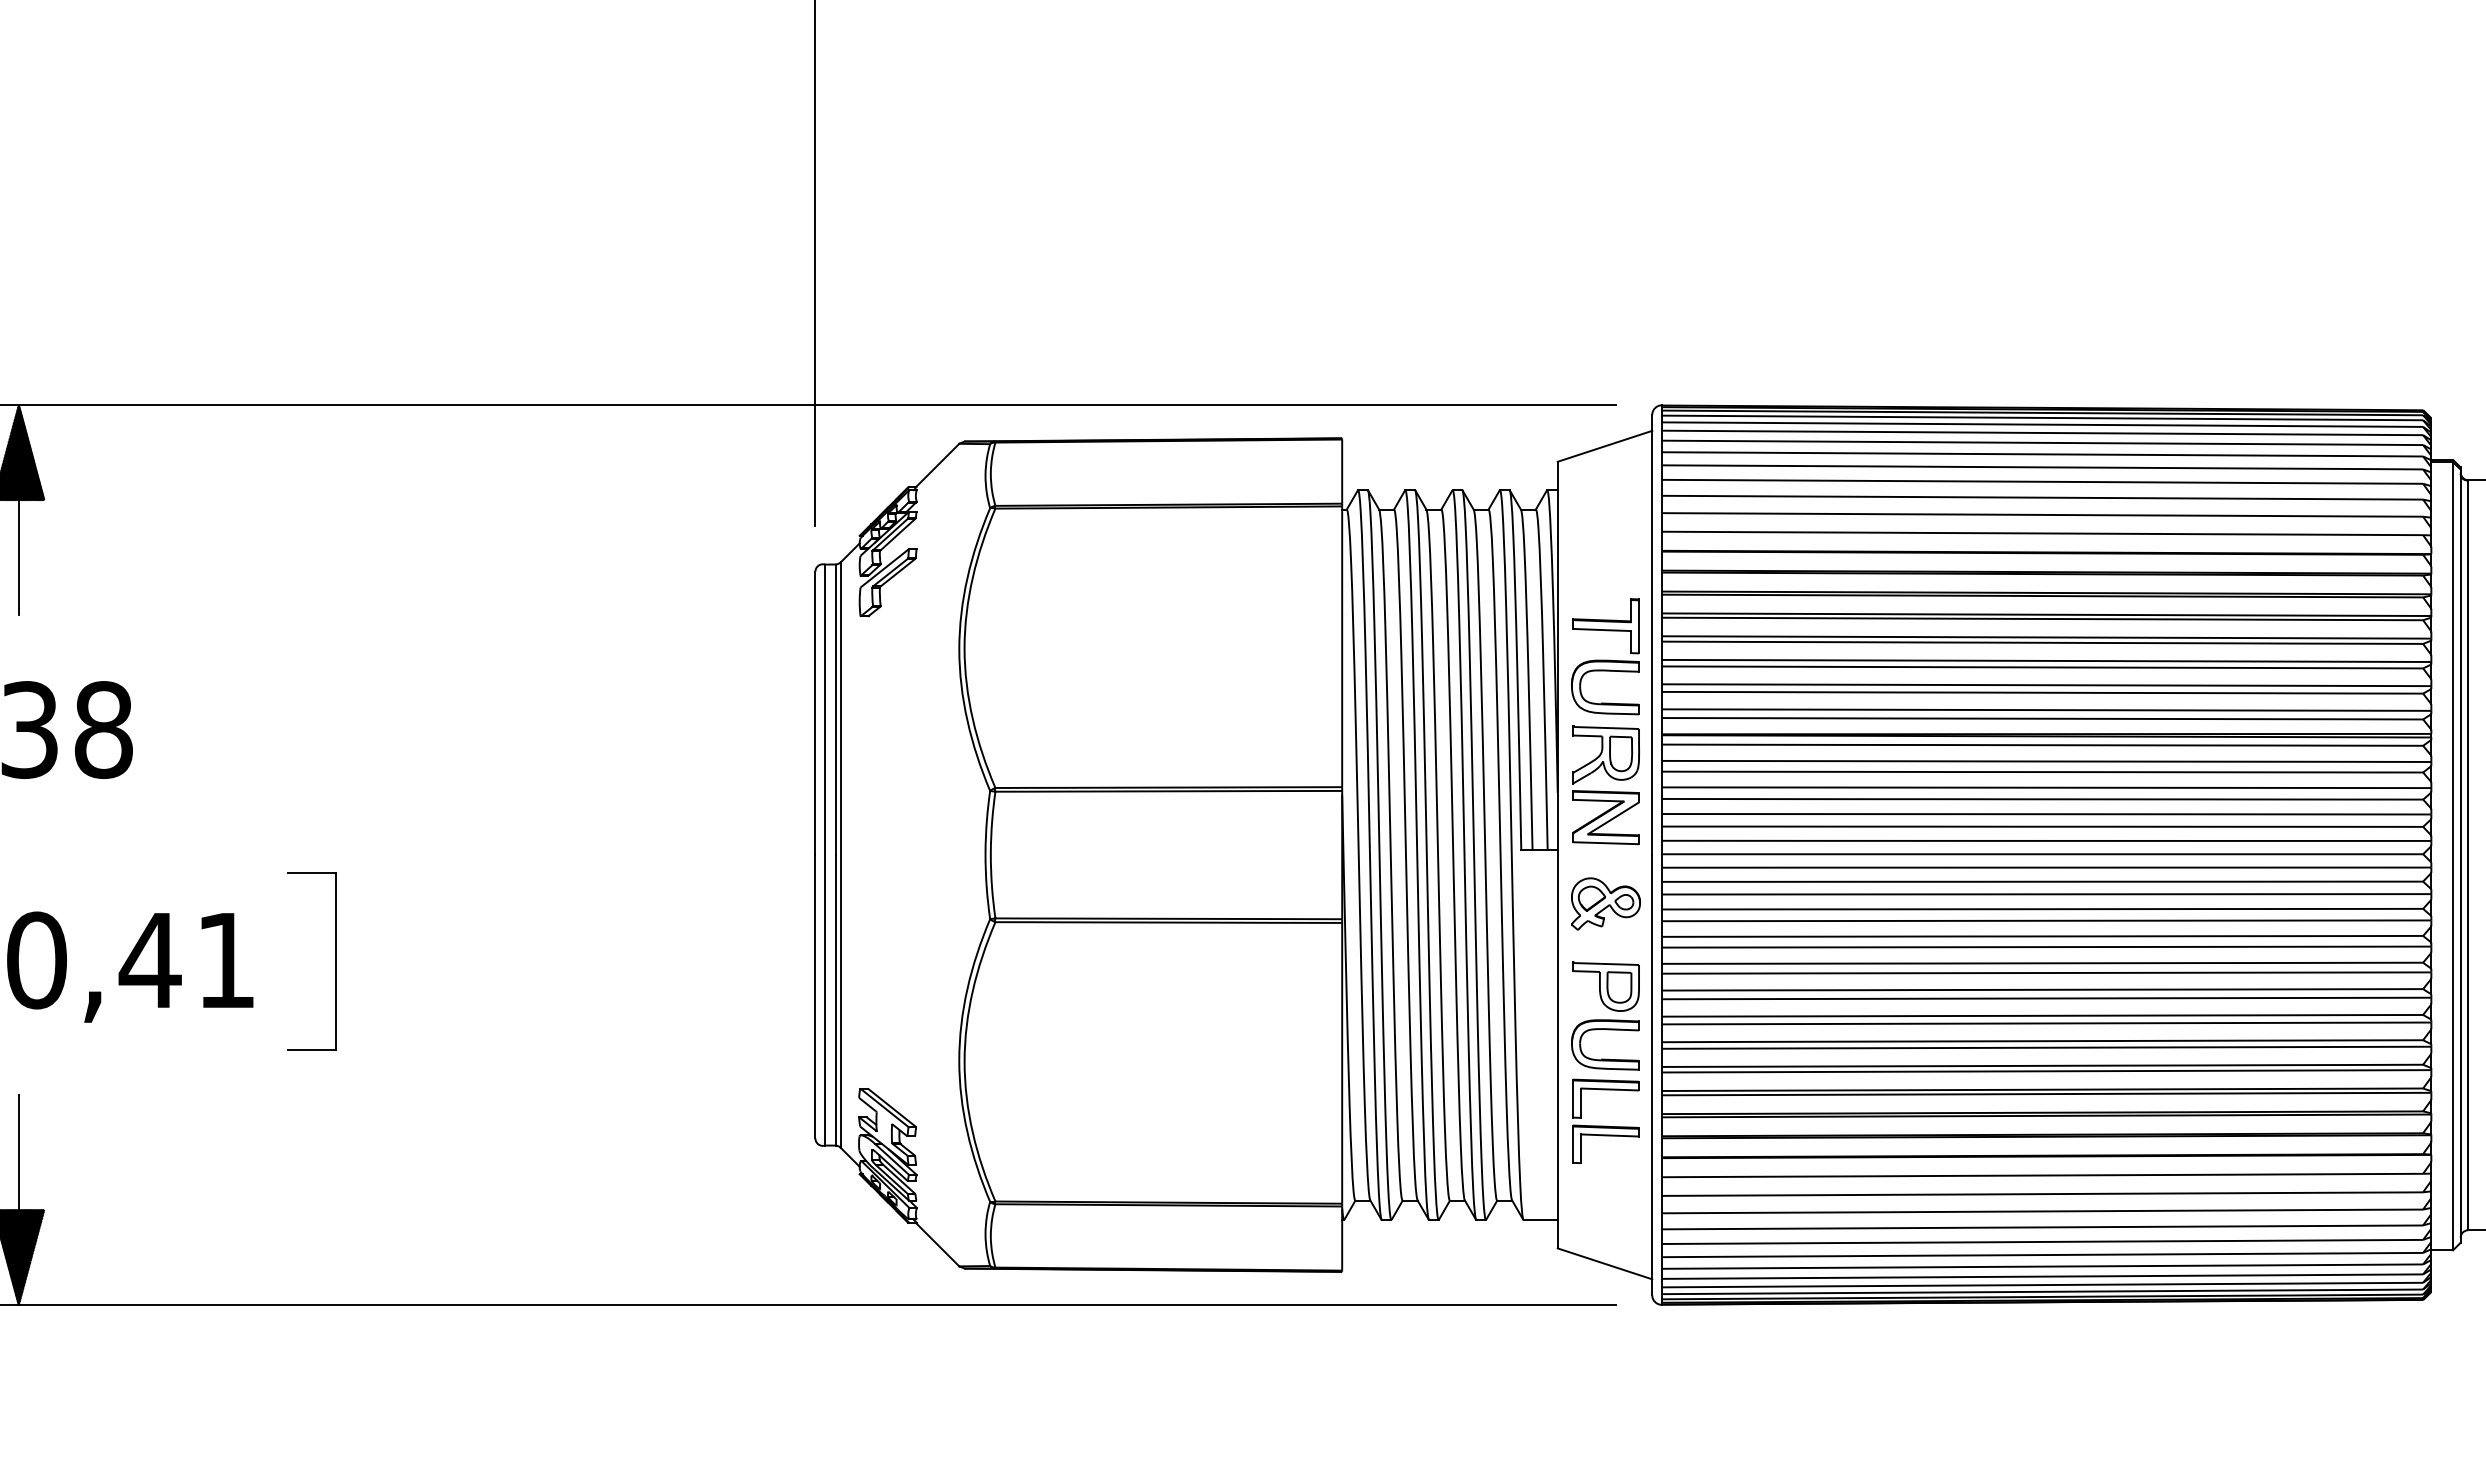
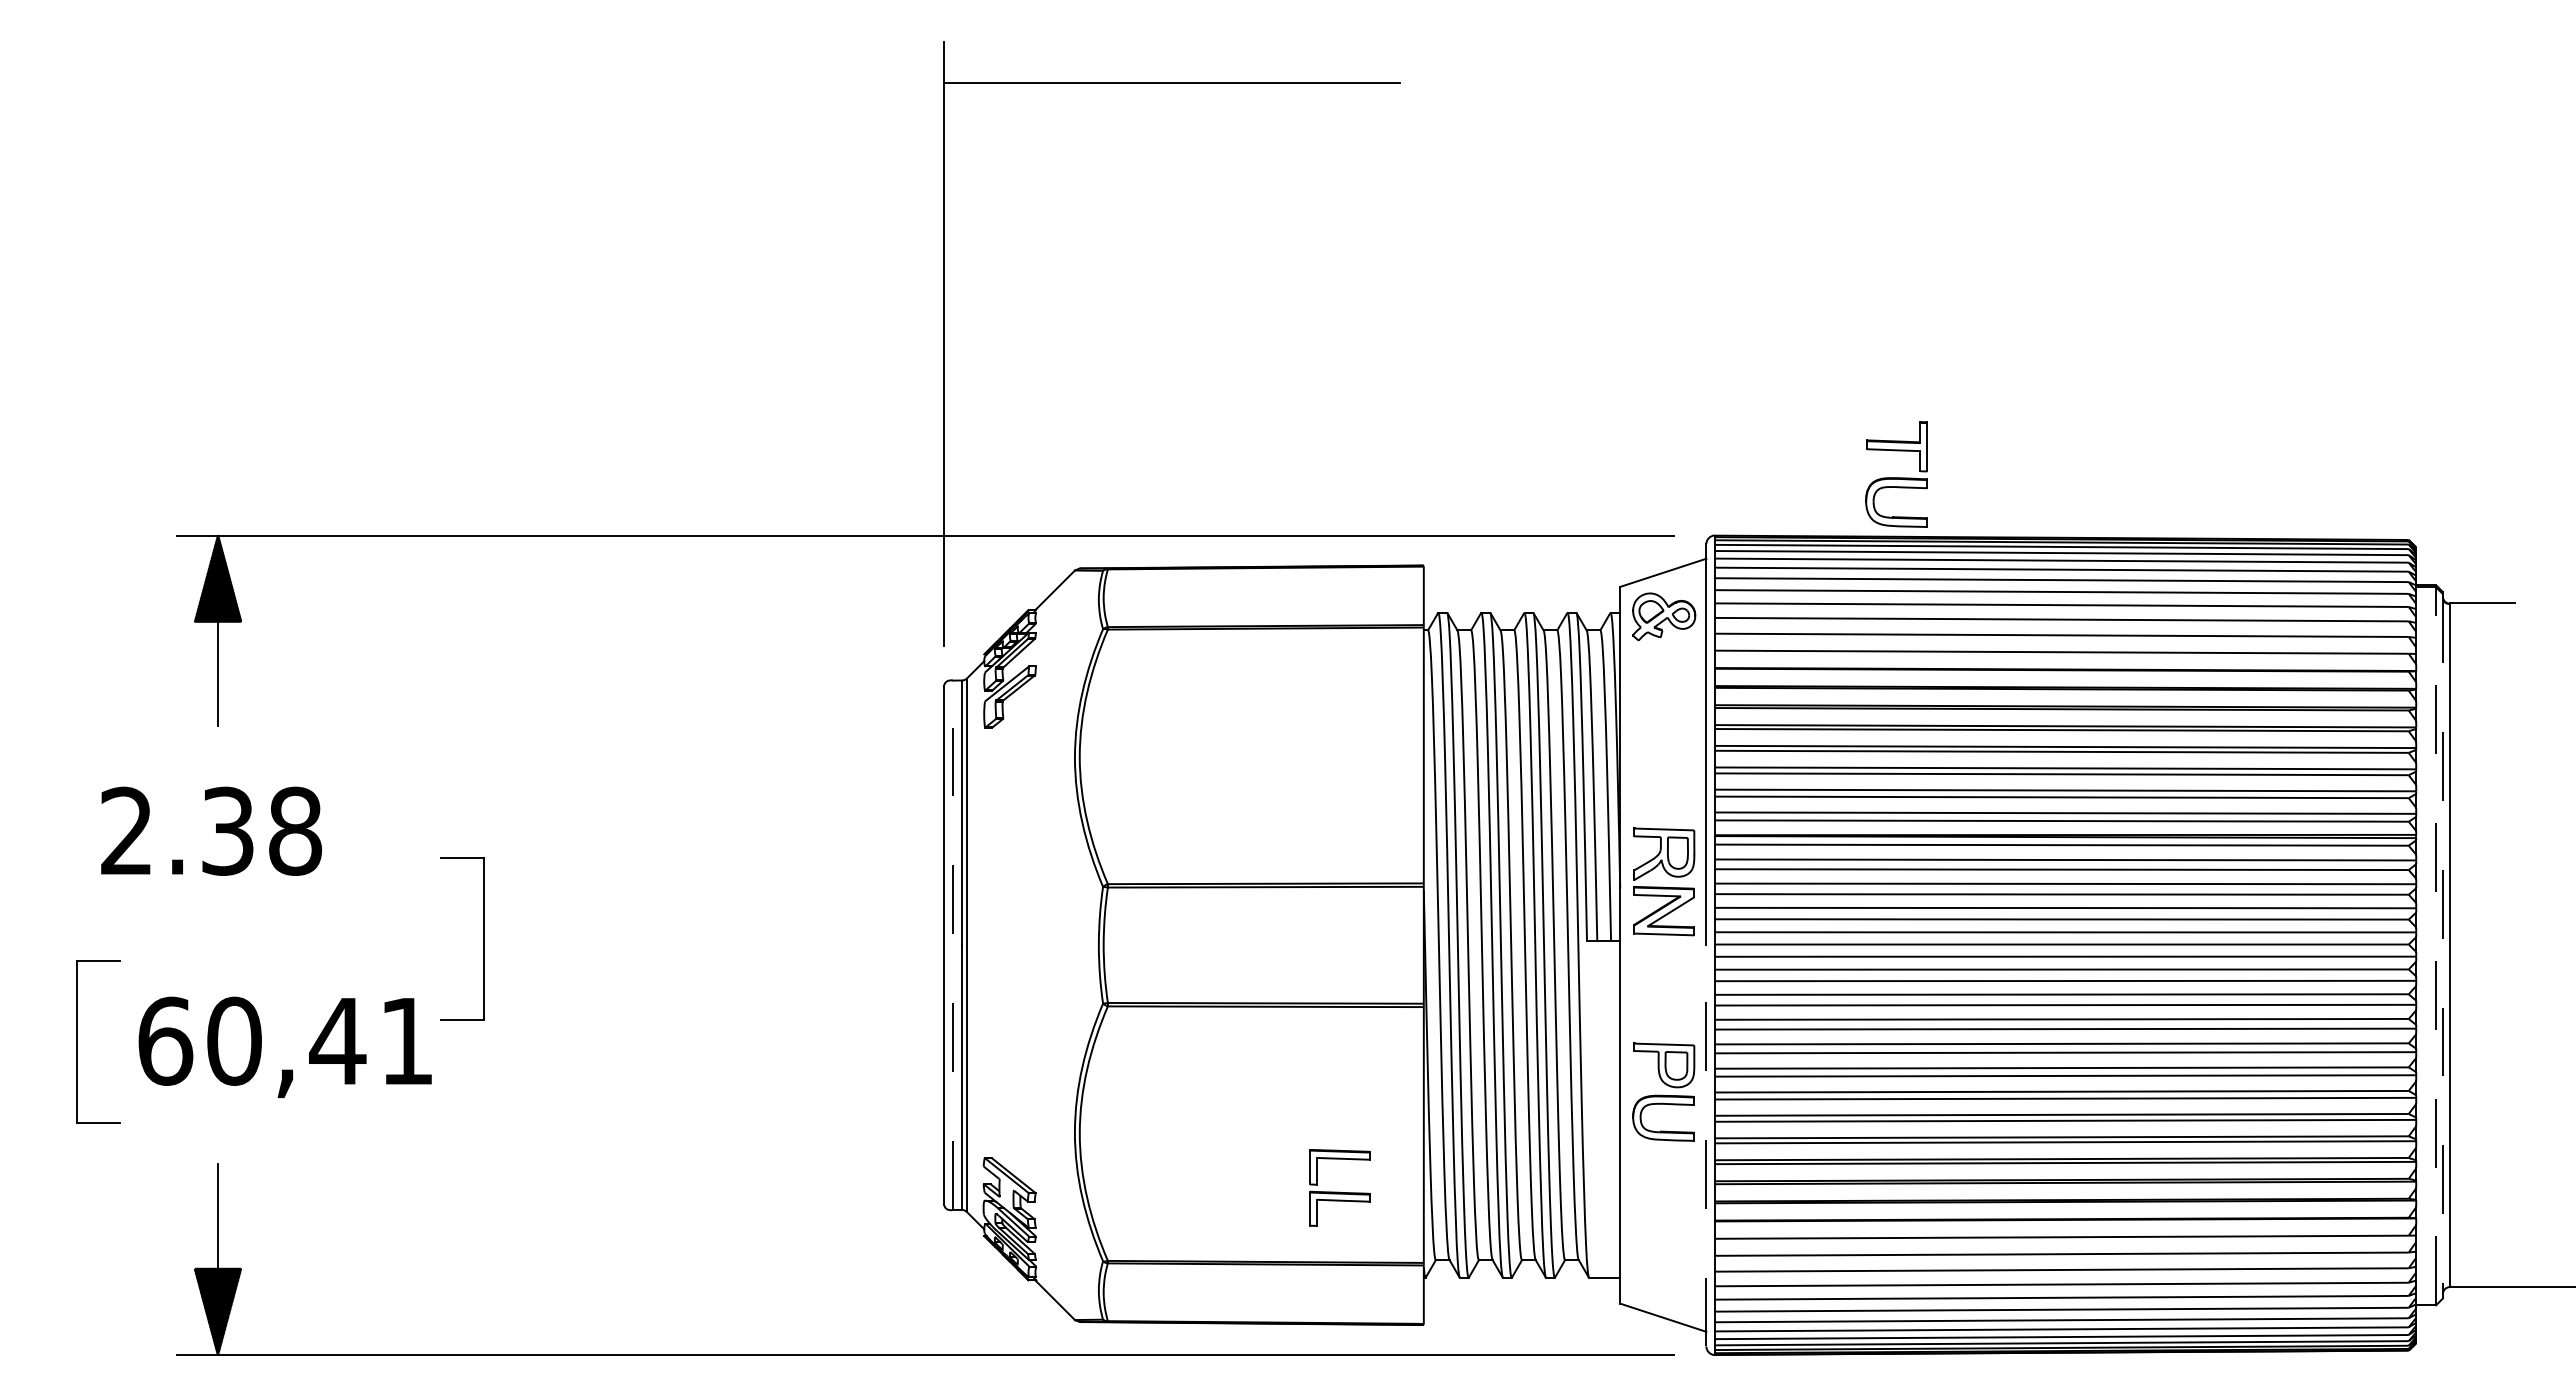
part: (1605, 656) -> (1896, 474), moved
line: (824, 855) -> (952, 945), solid -> dashed
line: (2453, 856) -> (2436, 946), solid -> dashed
line: (2460, 856) -> (2442, 946), solid -> dashed
part: (1606, 903) -> (1664, 616), moved
part: (335, 960) -> (483, 938), moved
line: (1652, 1074) -> (1706, 1145), solid -> dashed
part: (1605, 1120) -> (1339, 1187), moved

